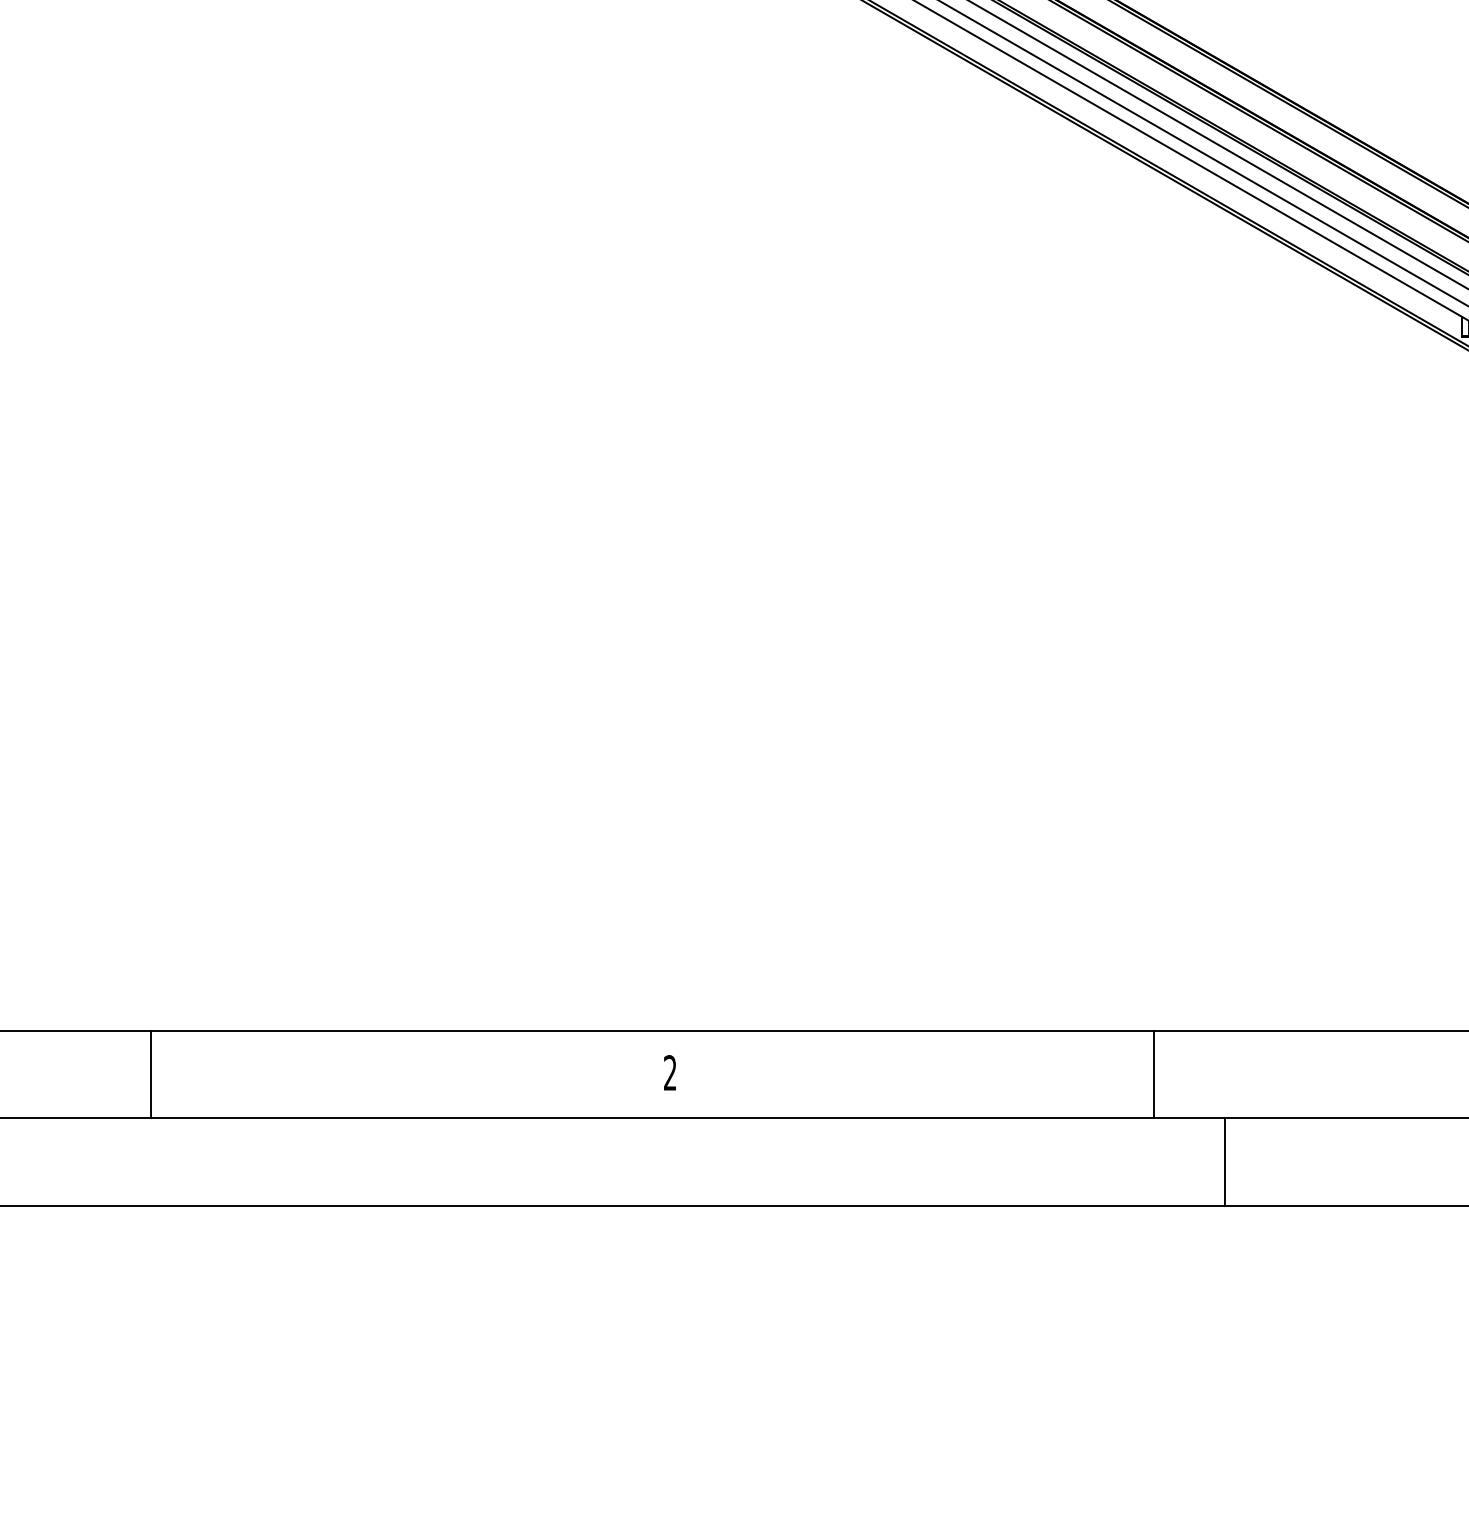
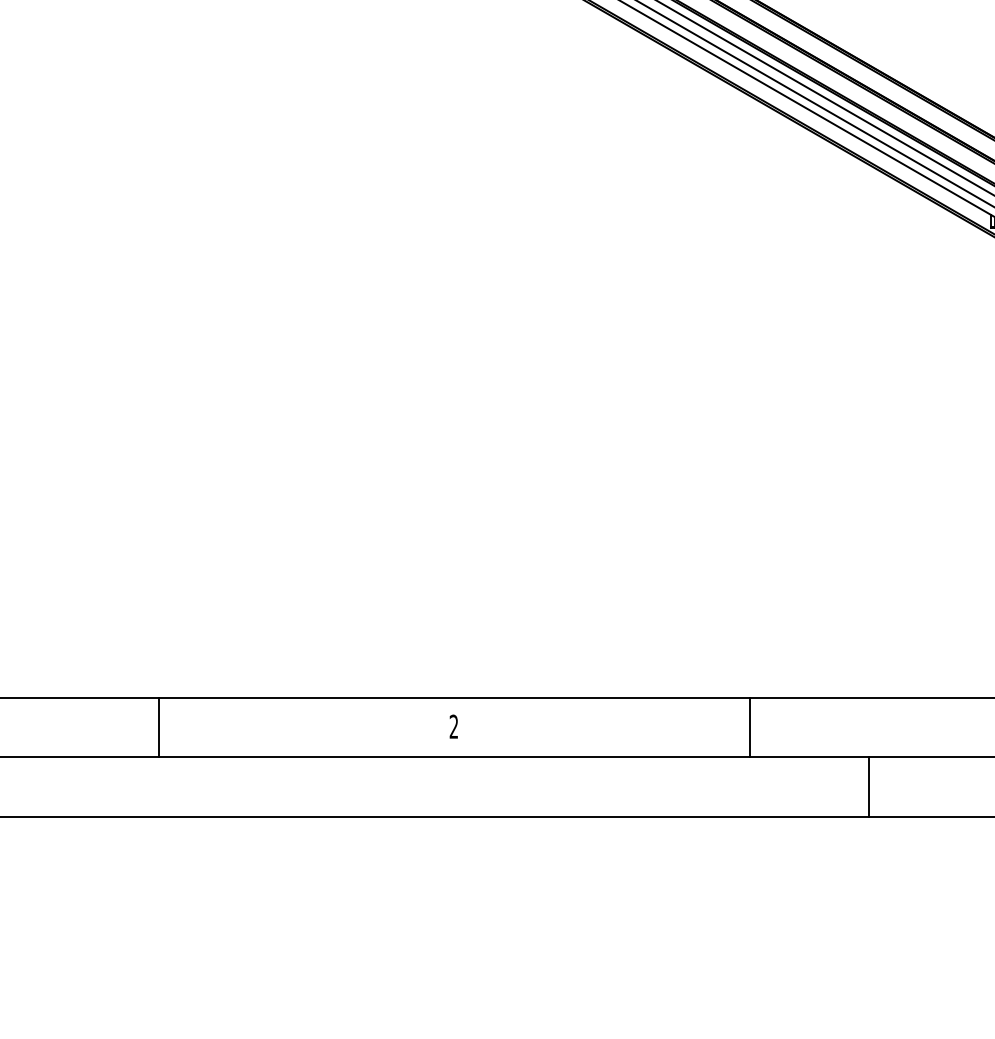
line: (151, 1074) -> (159, 727), moved
line: (1153, 1074) -> (750, 727), moved
line: (1224, 1161) -> (868, 786), moved

